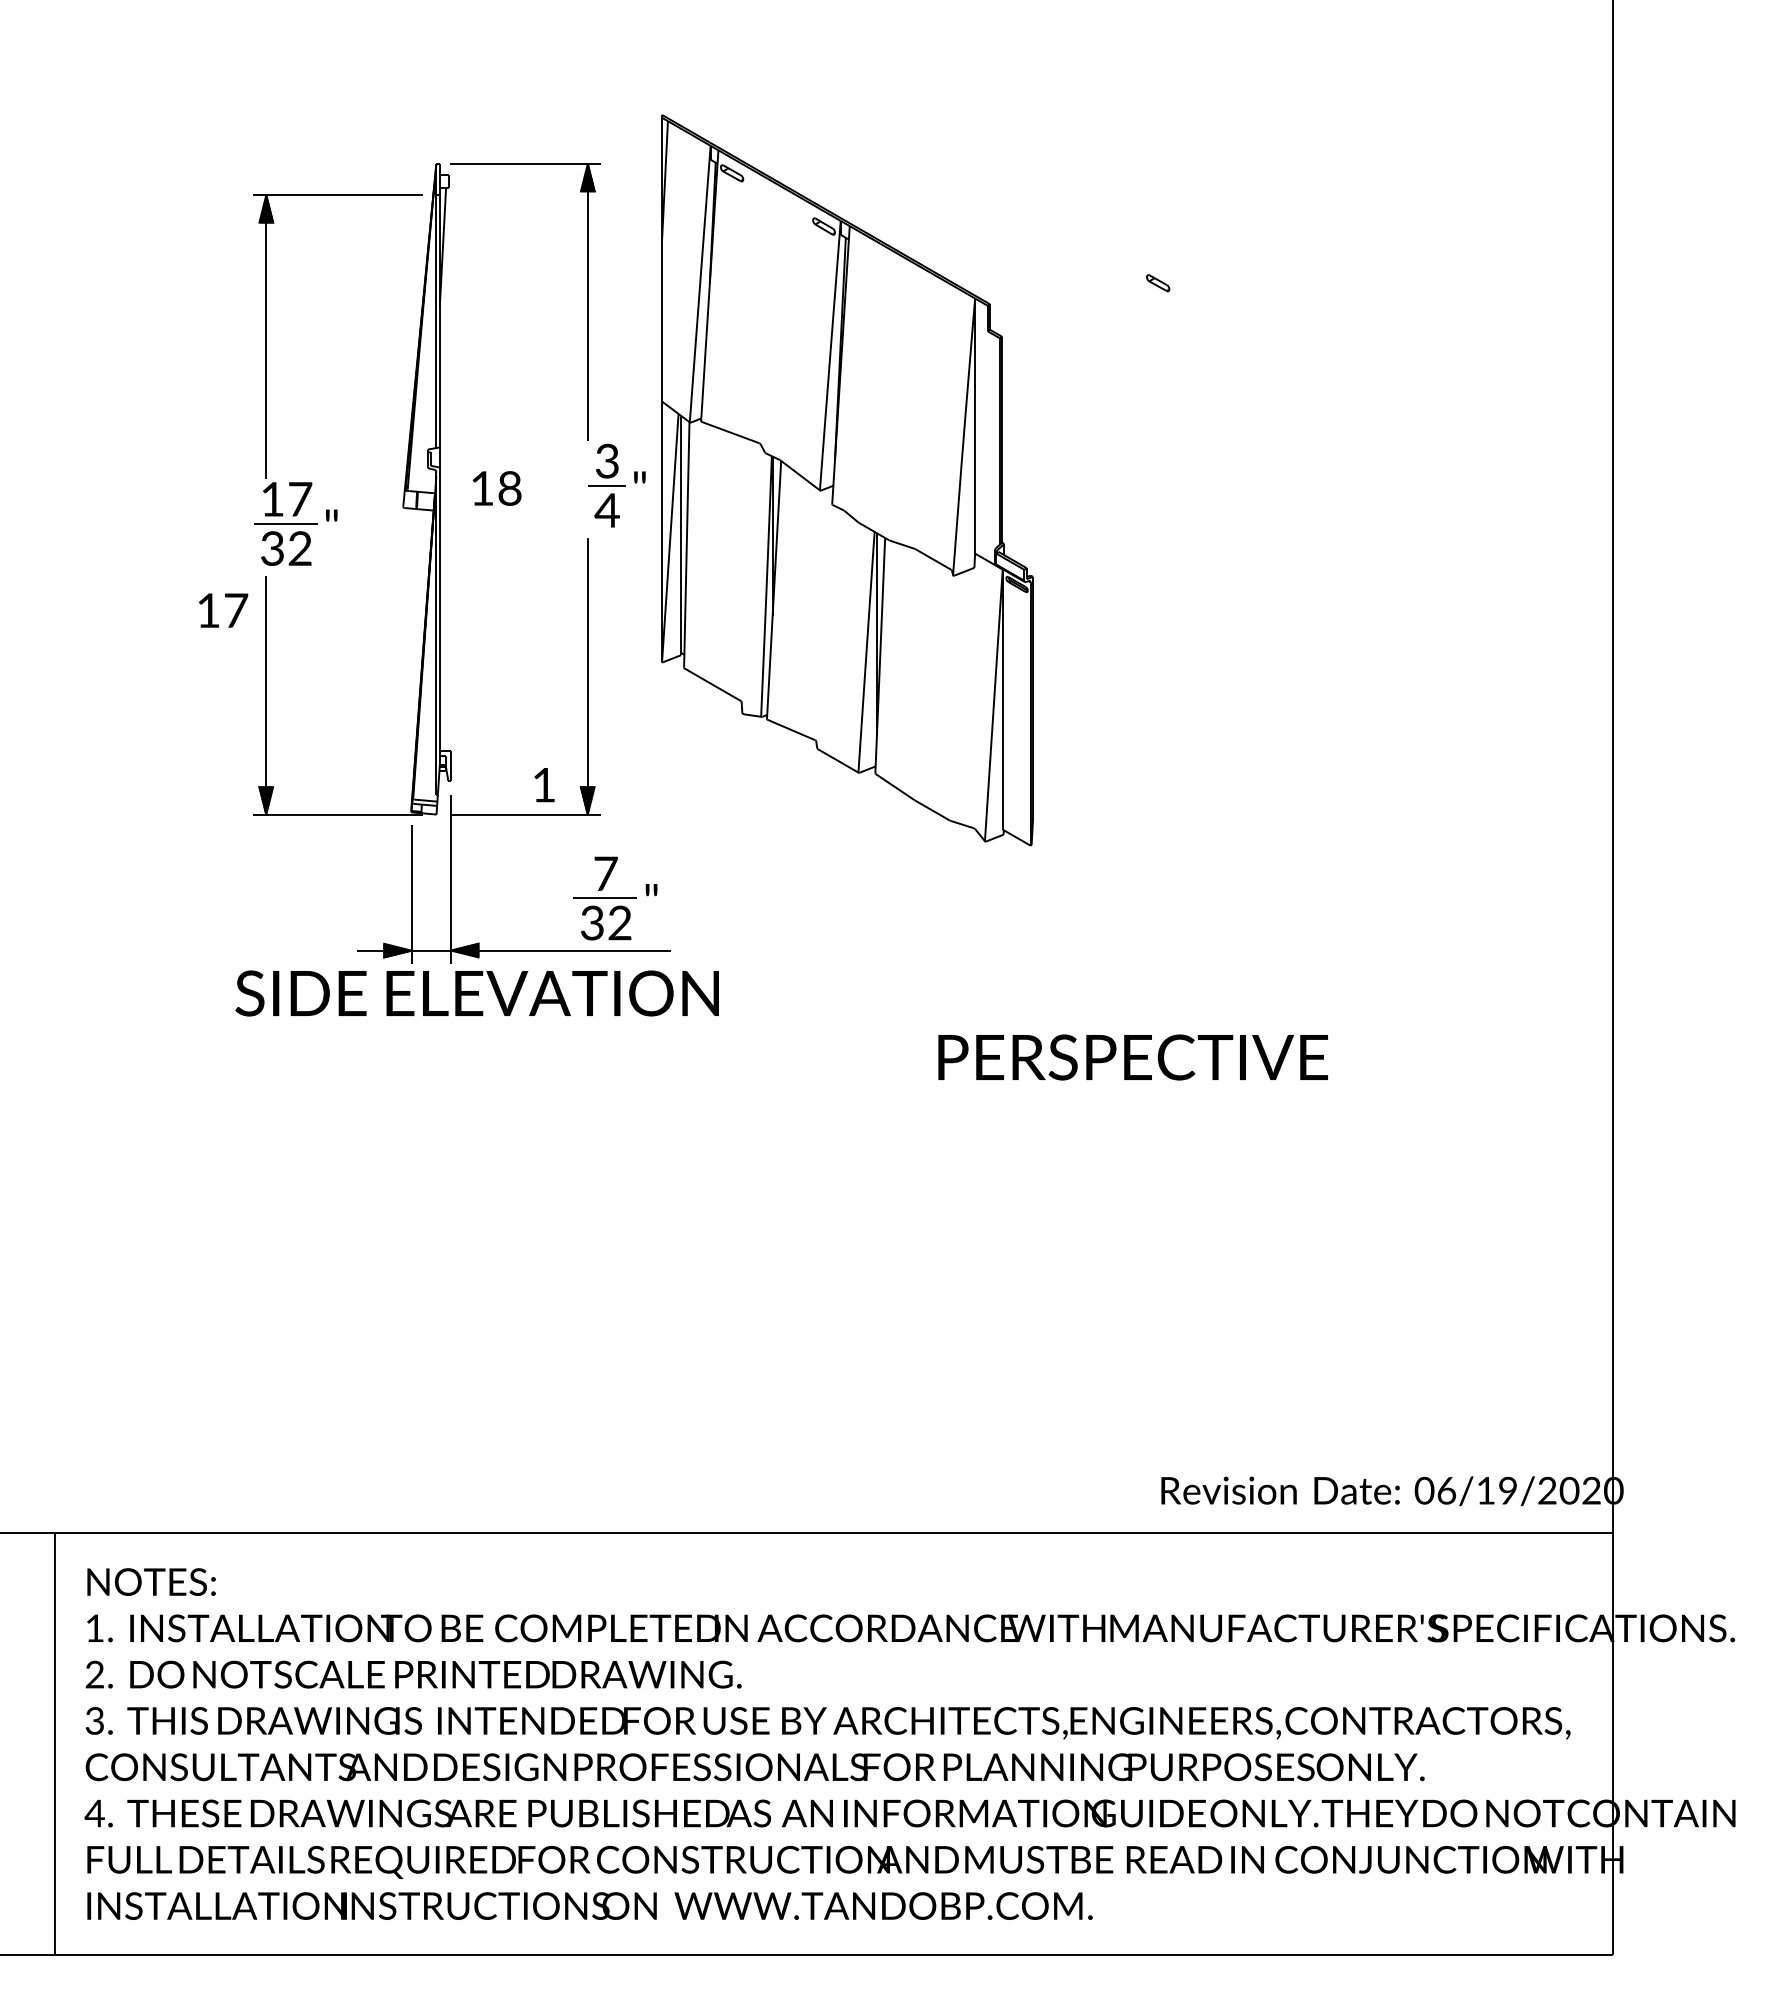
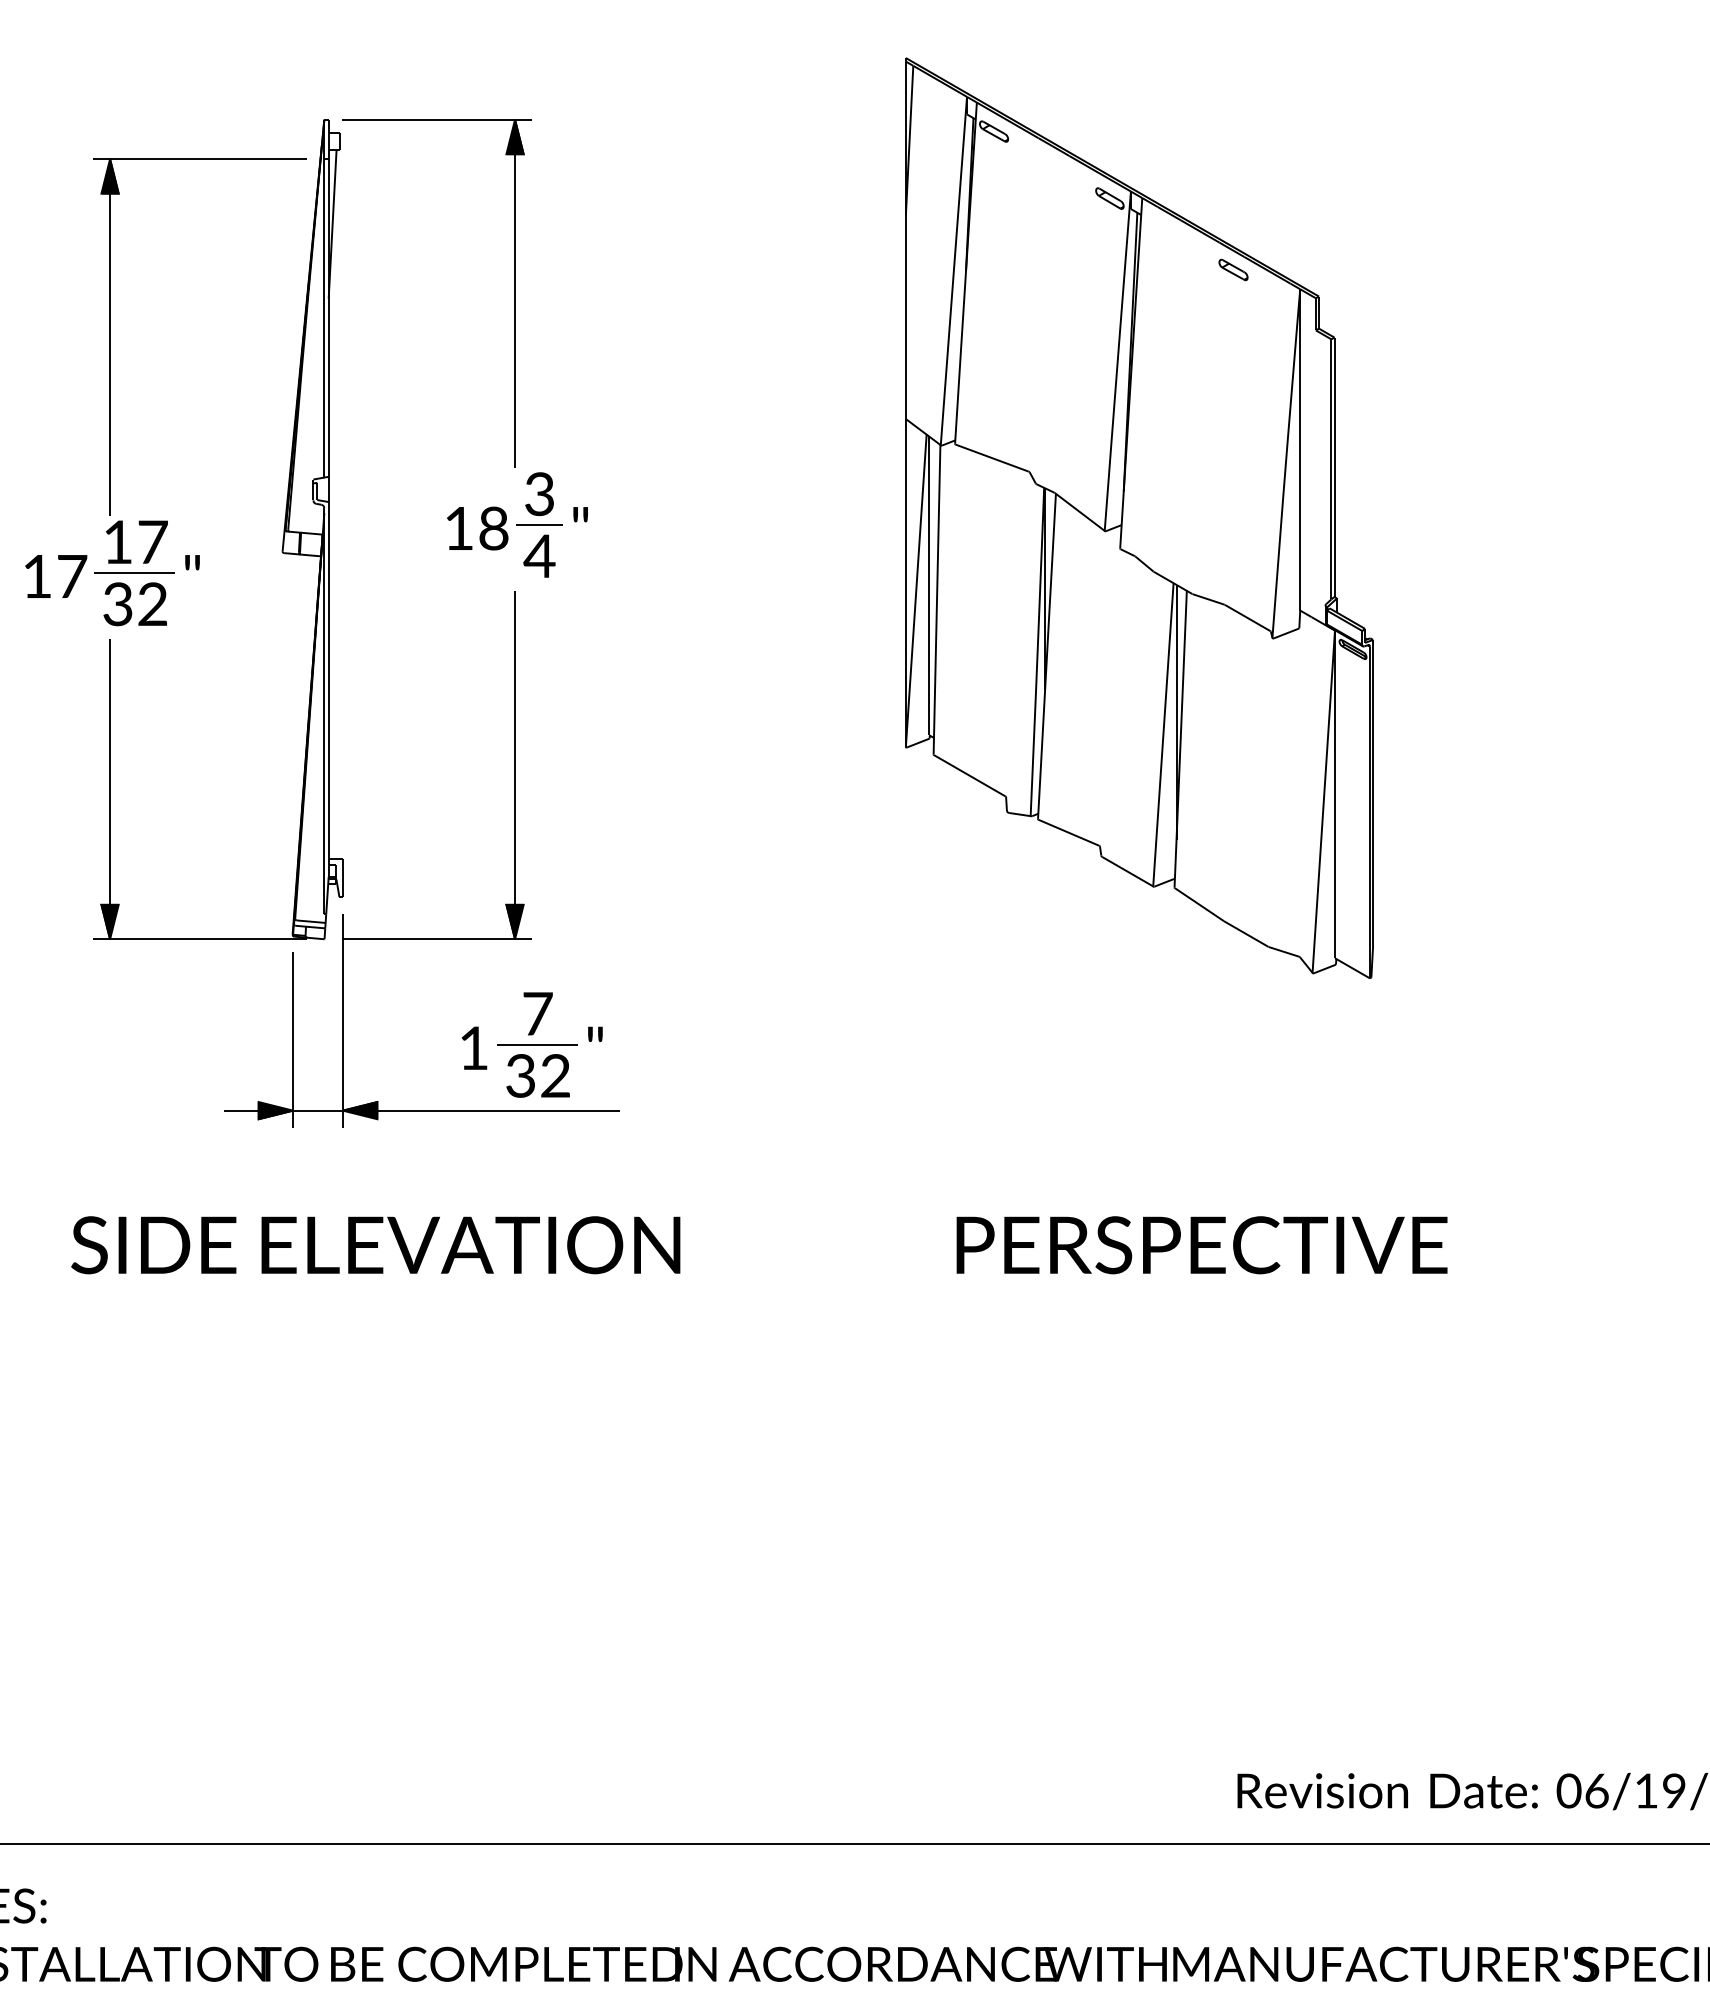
part: (847, 480) -> (1139, 518), moved
text: (496, 488) -> (476, 528), moved
text: (223, 610) -> (56, 576), moved
text: (544, 785) -> (474, 1048), moved
text: (476, 993) -> (374, 1245), moved

